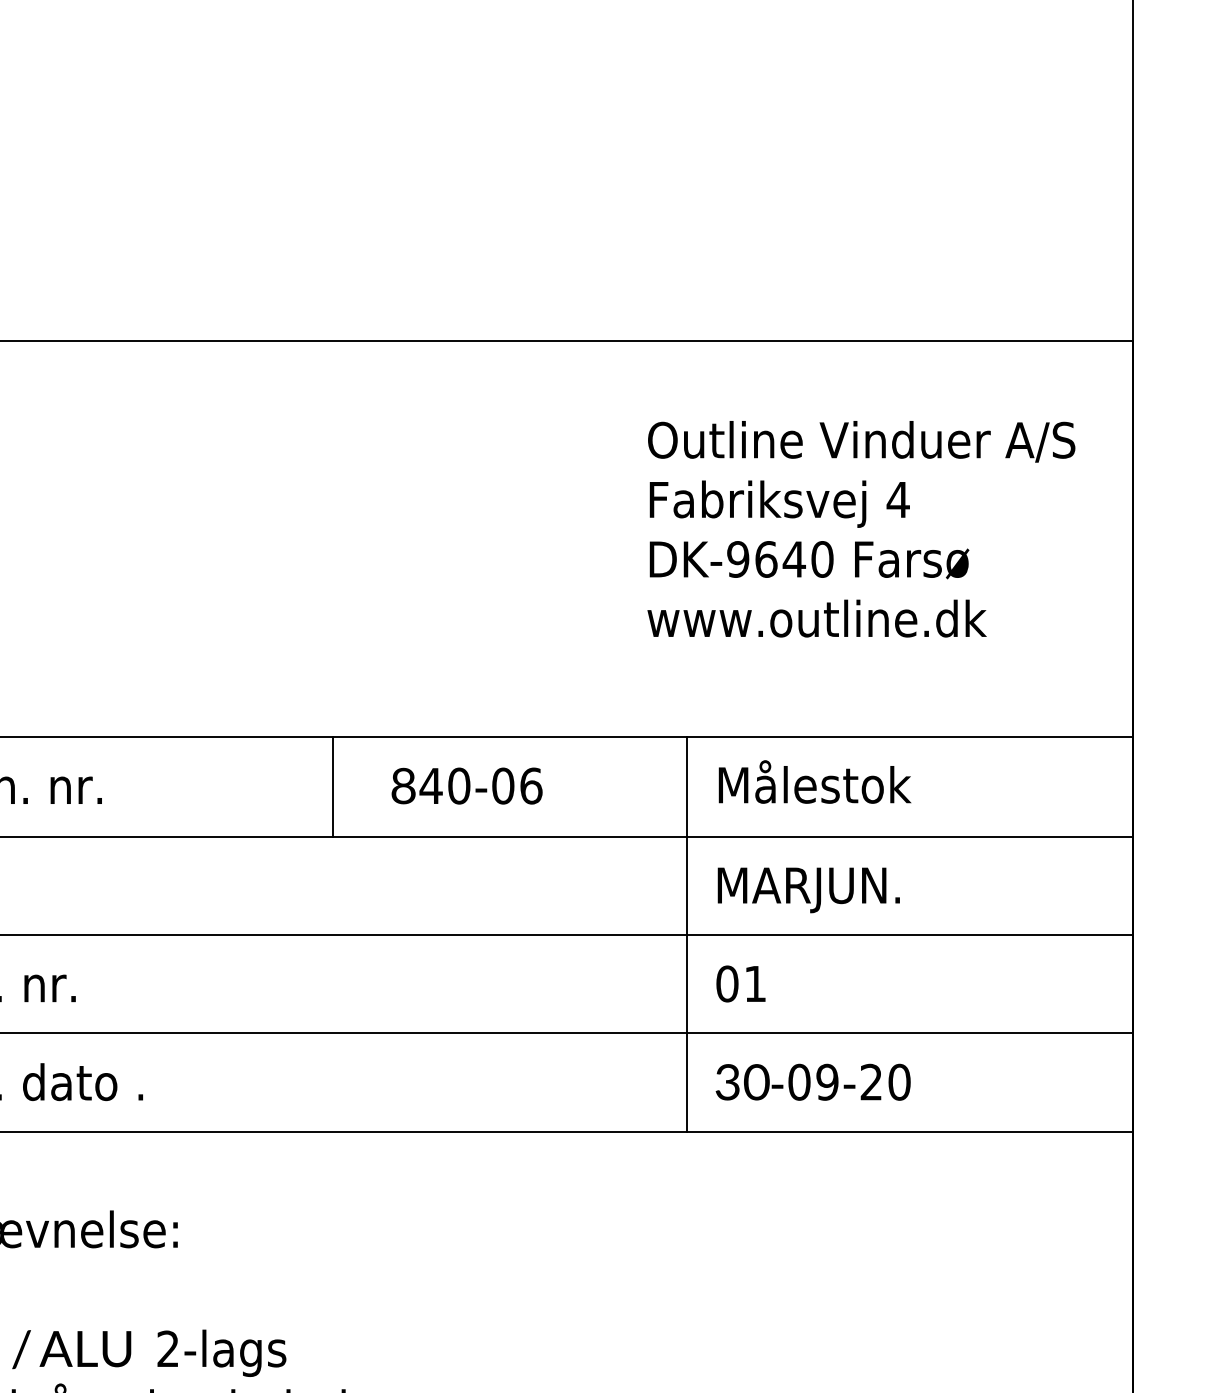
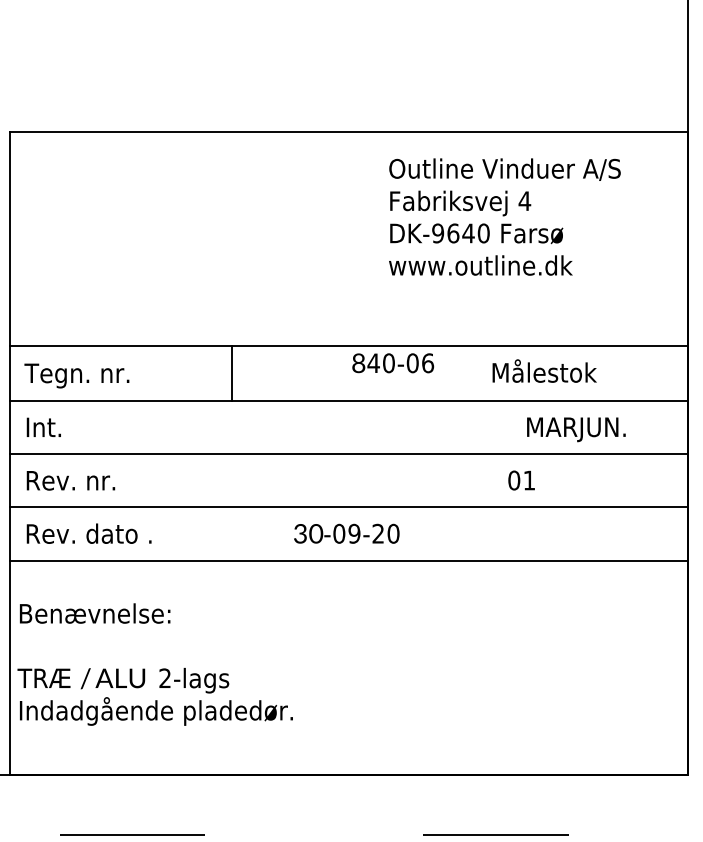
text: (860, 528) -> (504, 216), moved
text: (814, 780) -> (544, 370), moved
line: (332, 786) -> (231, 373), moved
text: (467, 786) -> (393, 363), moved
text: (809, 889) -> (576, 429), moved
line: (687, 934) -> (446, 453), removed
text: (740, 983) -> (521, 480), moved
text: (812, 1081) -> (346, 533), moved

